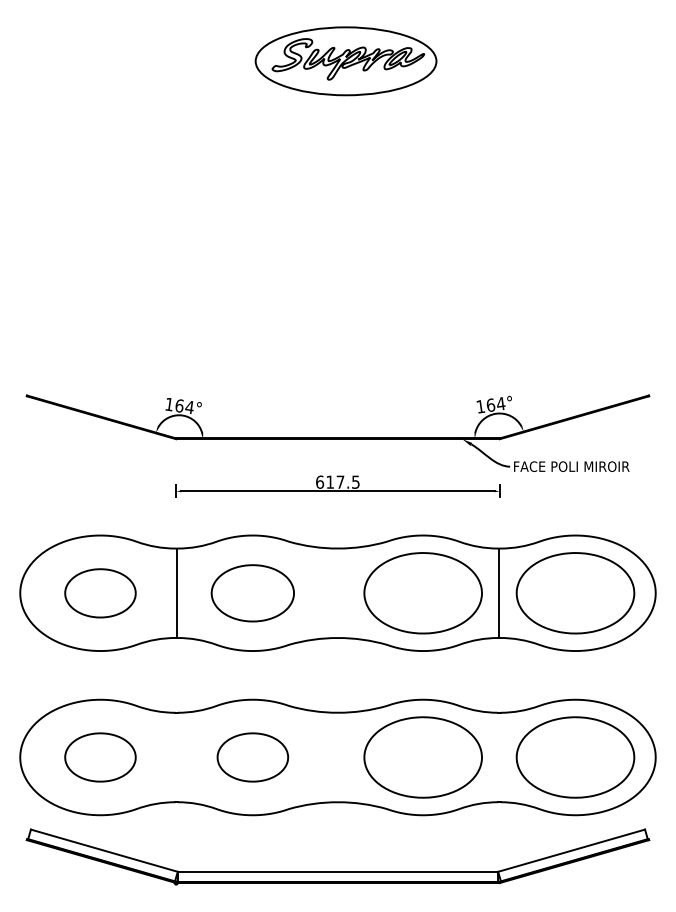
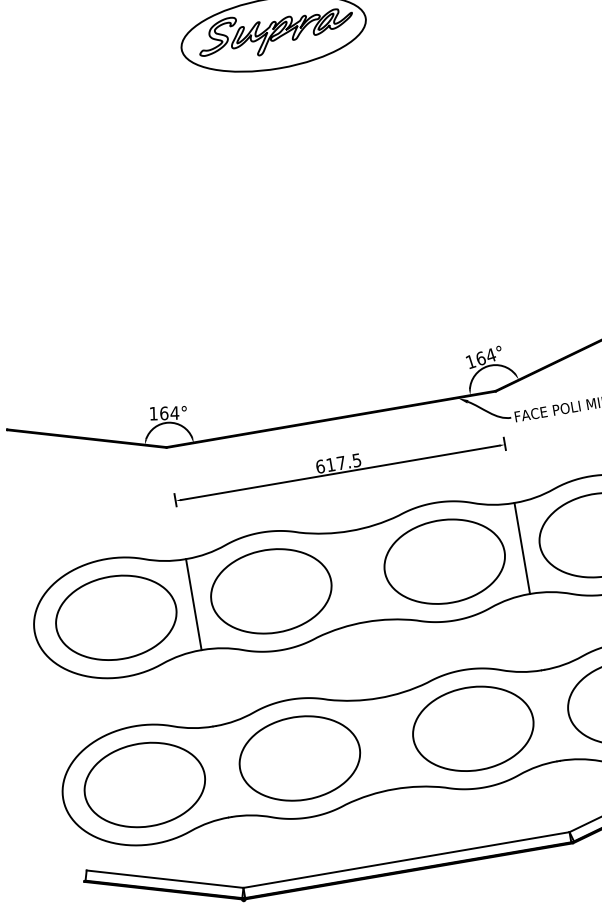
part: (100, 593) -> (116, 618), size x1.67
part: (252, 593) -> (271, 591), size x1.43
part: (100, 757) -> (144, 785), size x1.67
part: (252, 757) -> (299, 758), size x1.67

